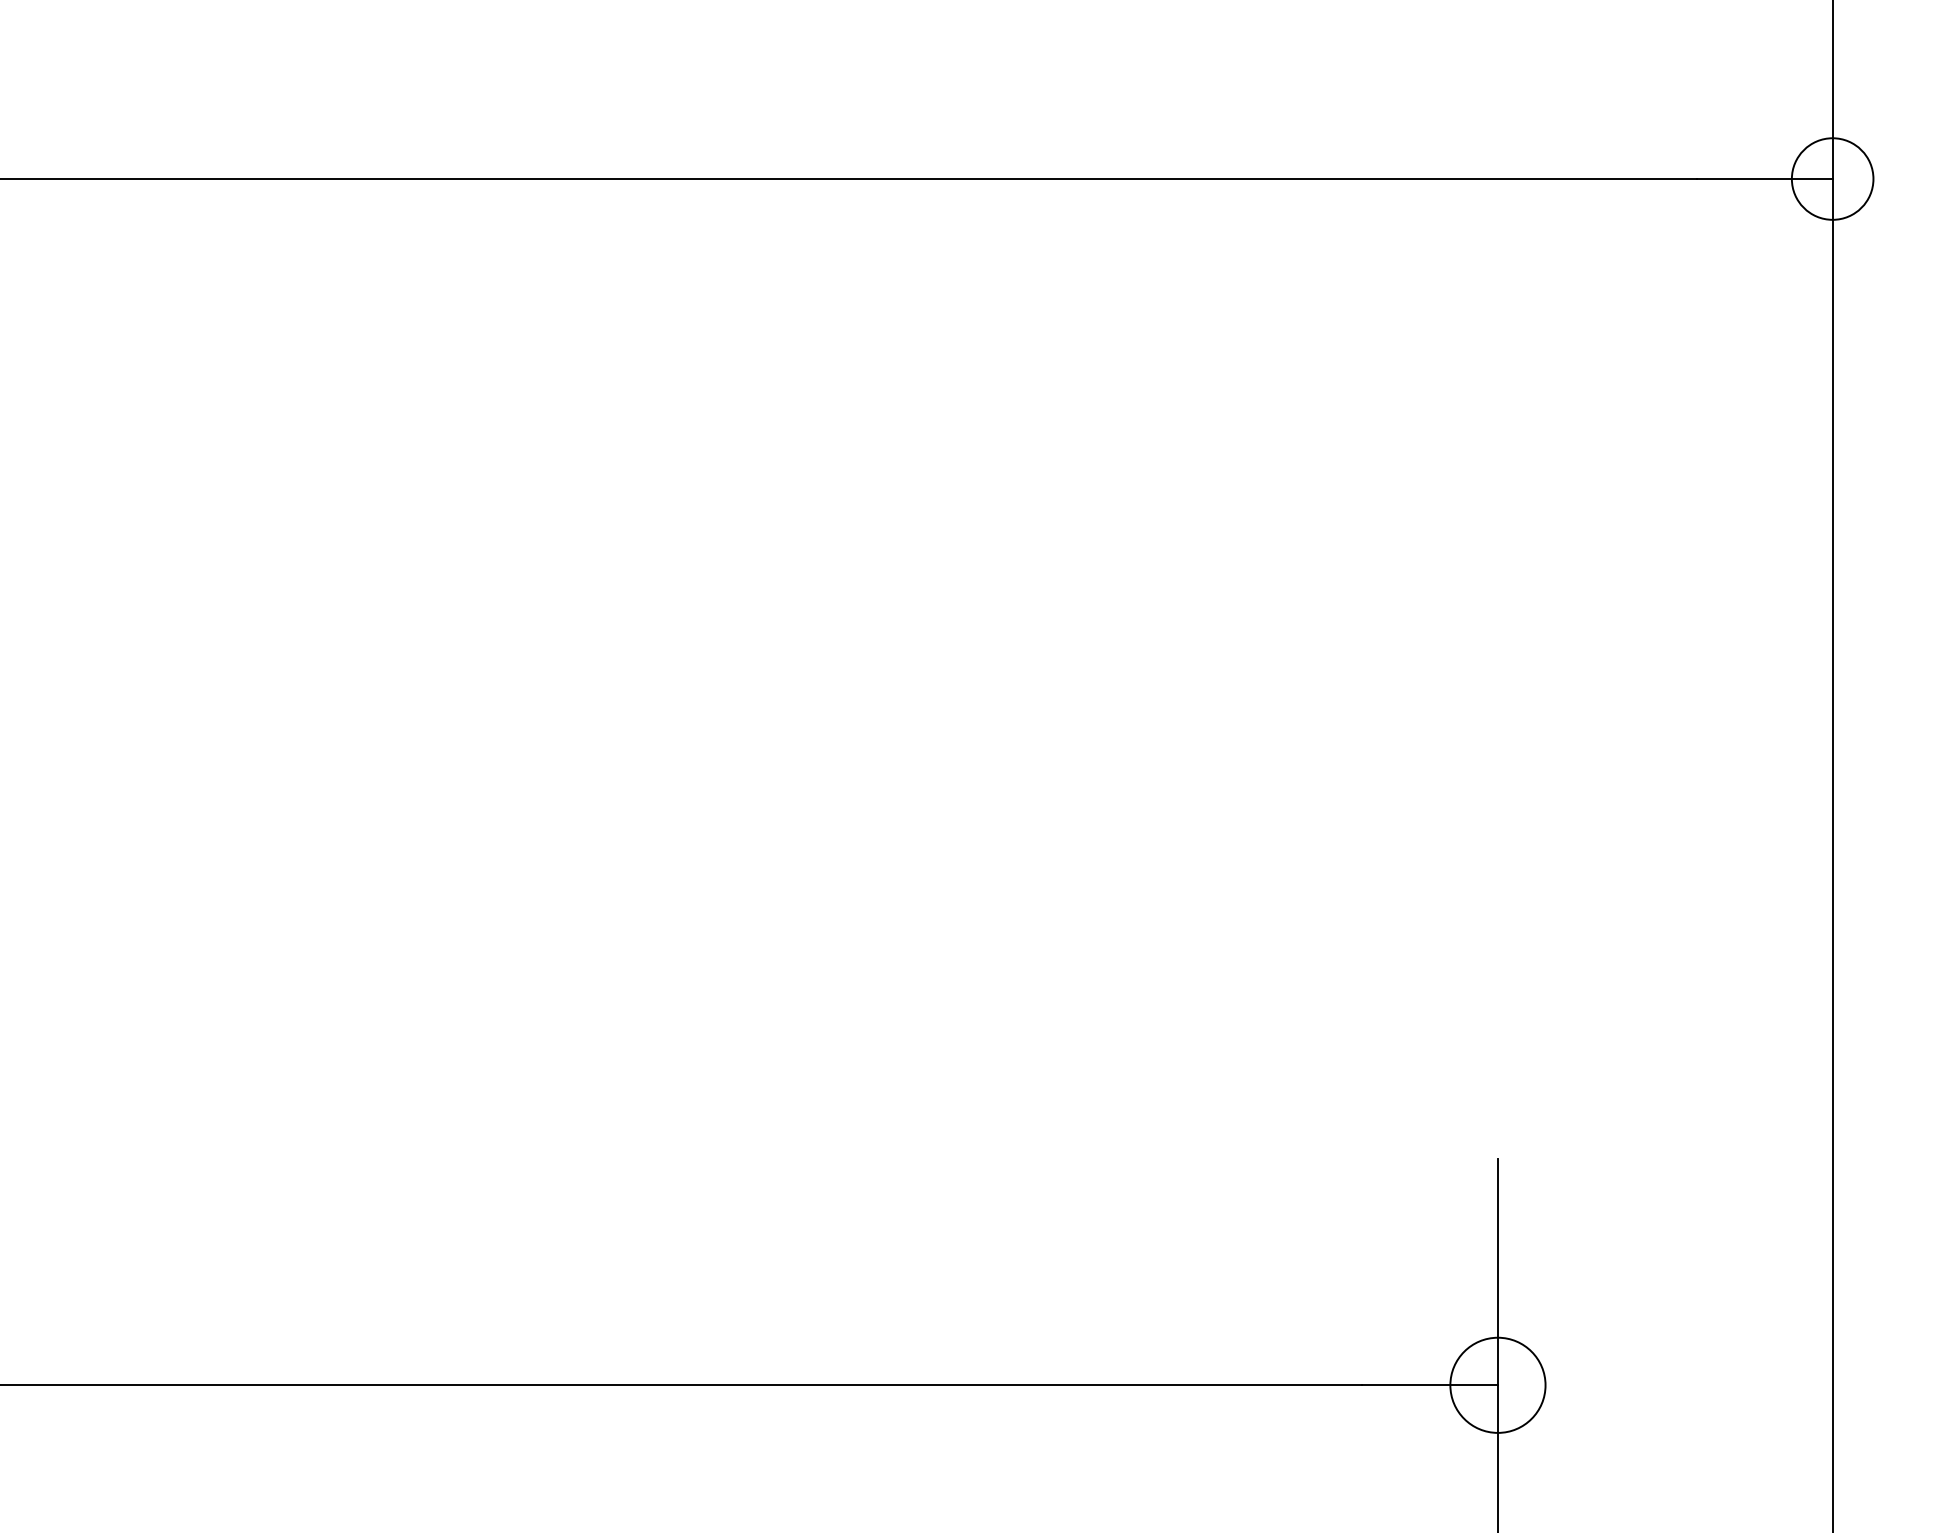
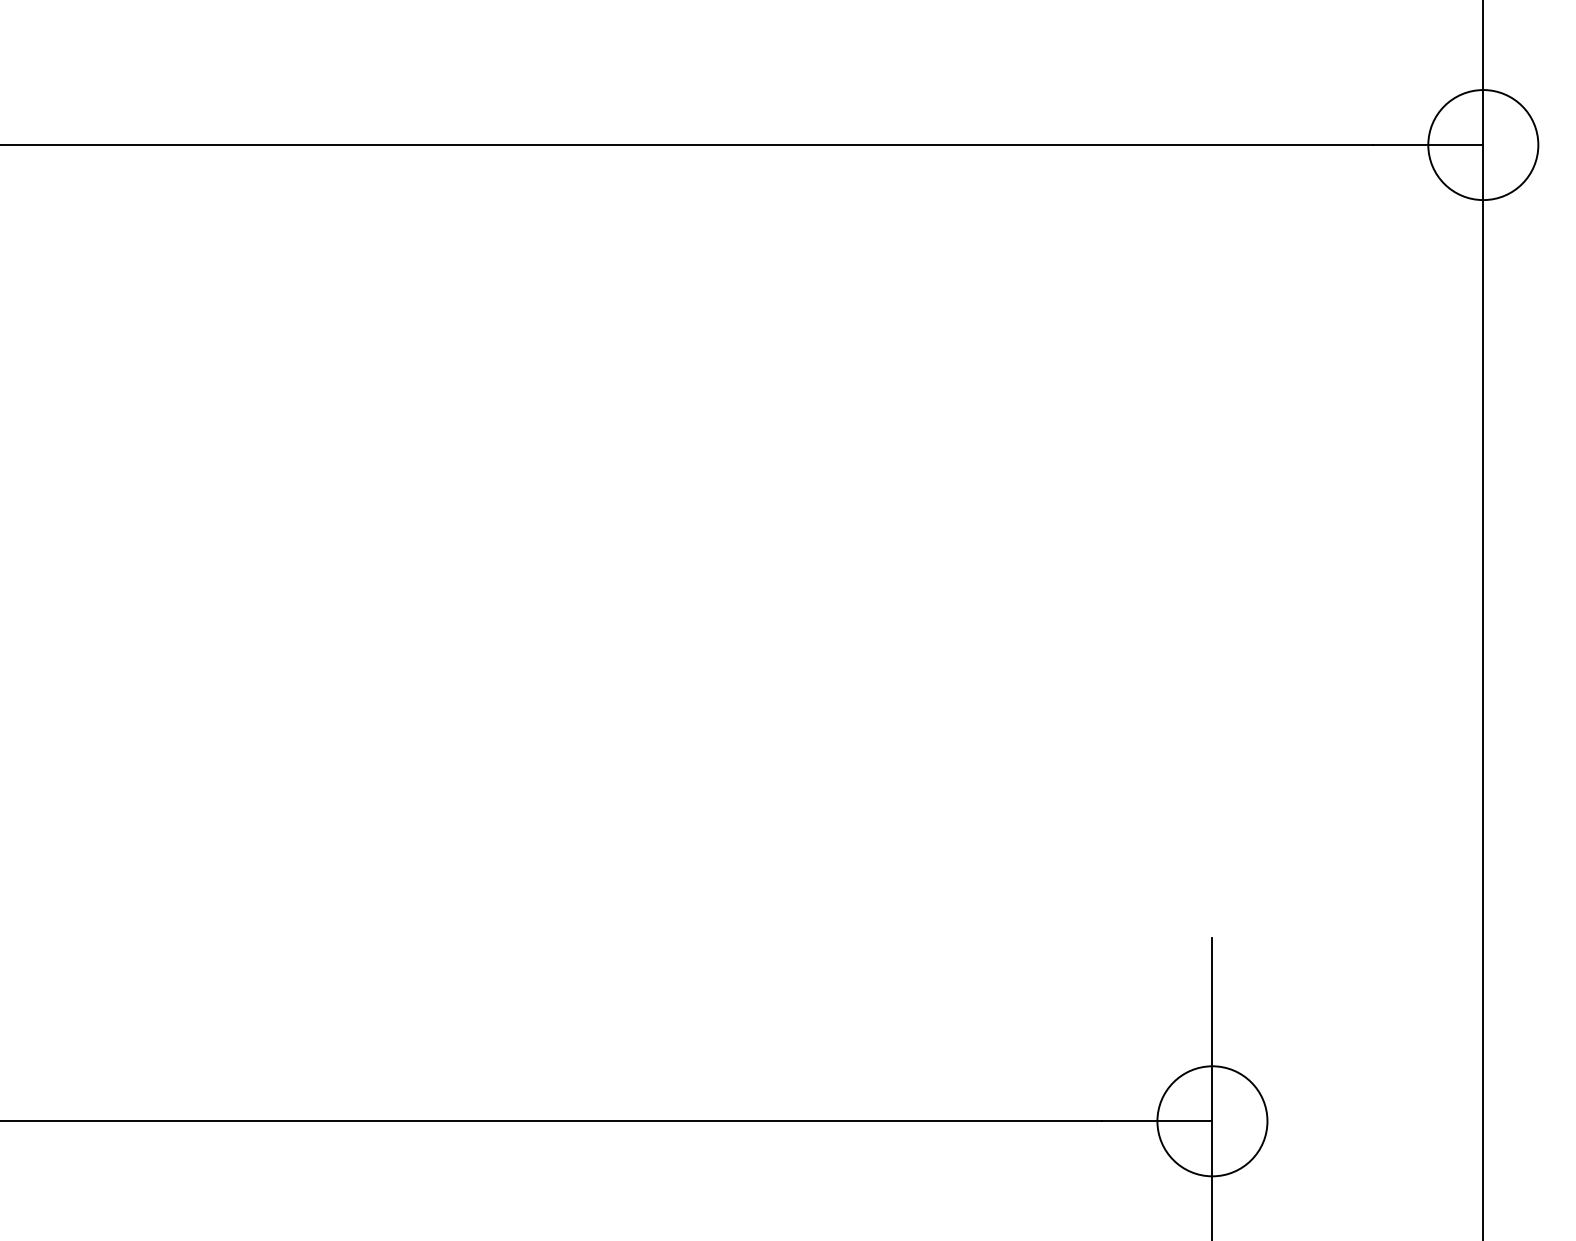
circle: (1832, 179) -> (1483, 145), size x1.67
circle: (1497, 1385) -> (1212, 1121), size x1.43

